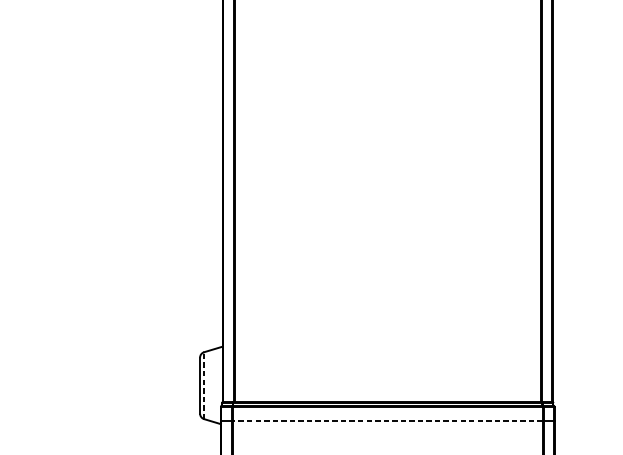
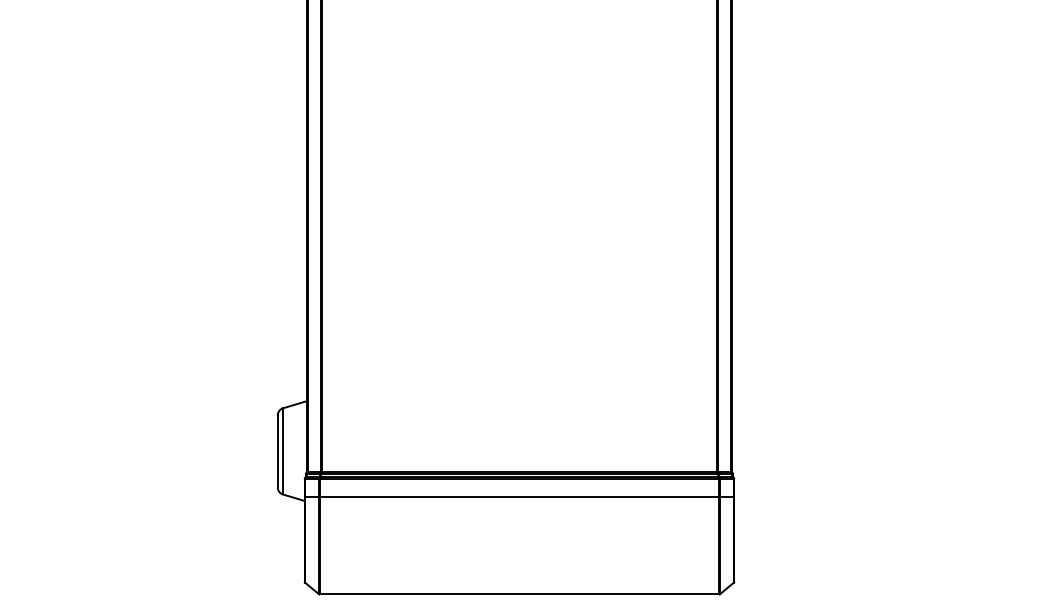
line: (203, 384) -> (282, 450), dashed -> solid
line: (387, 420) -> (519, 496), dashed -> solid

